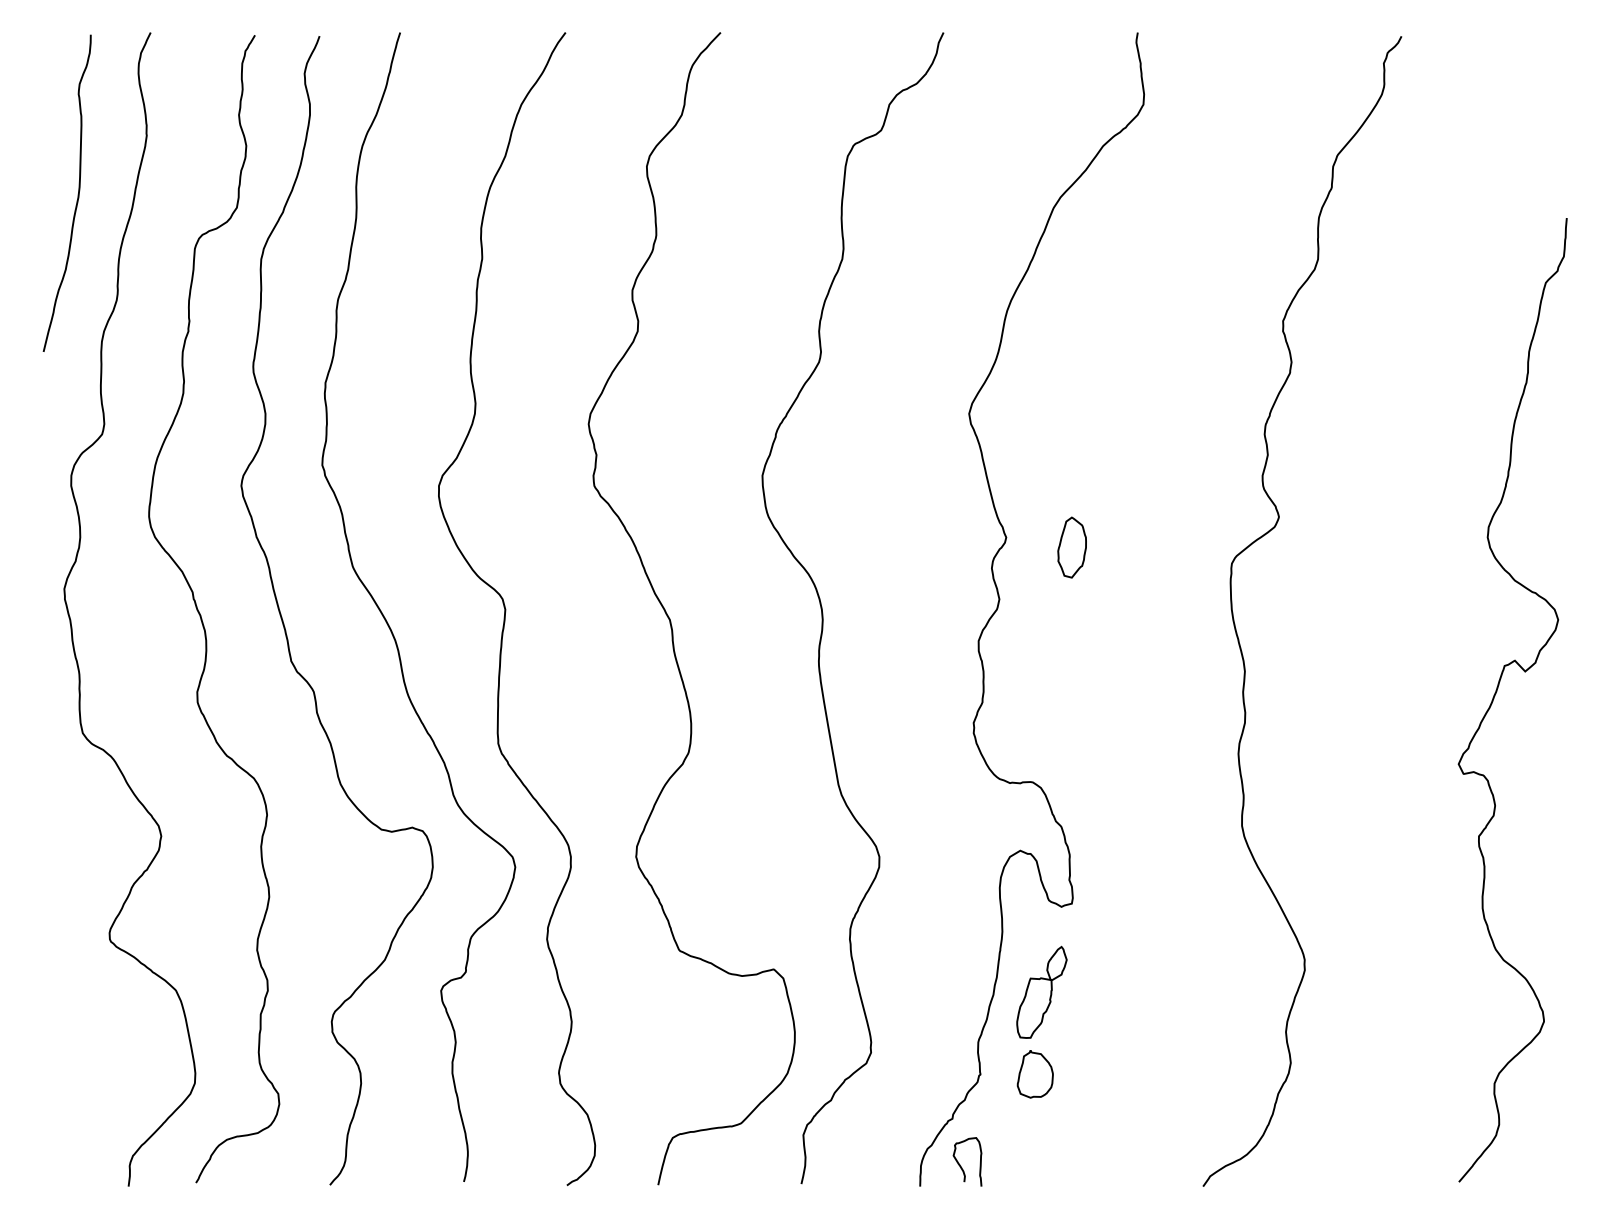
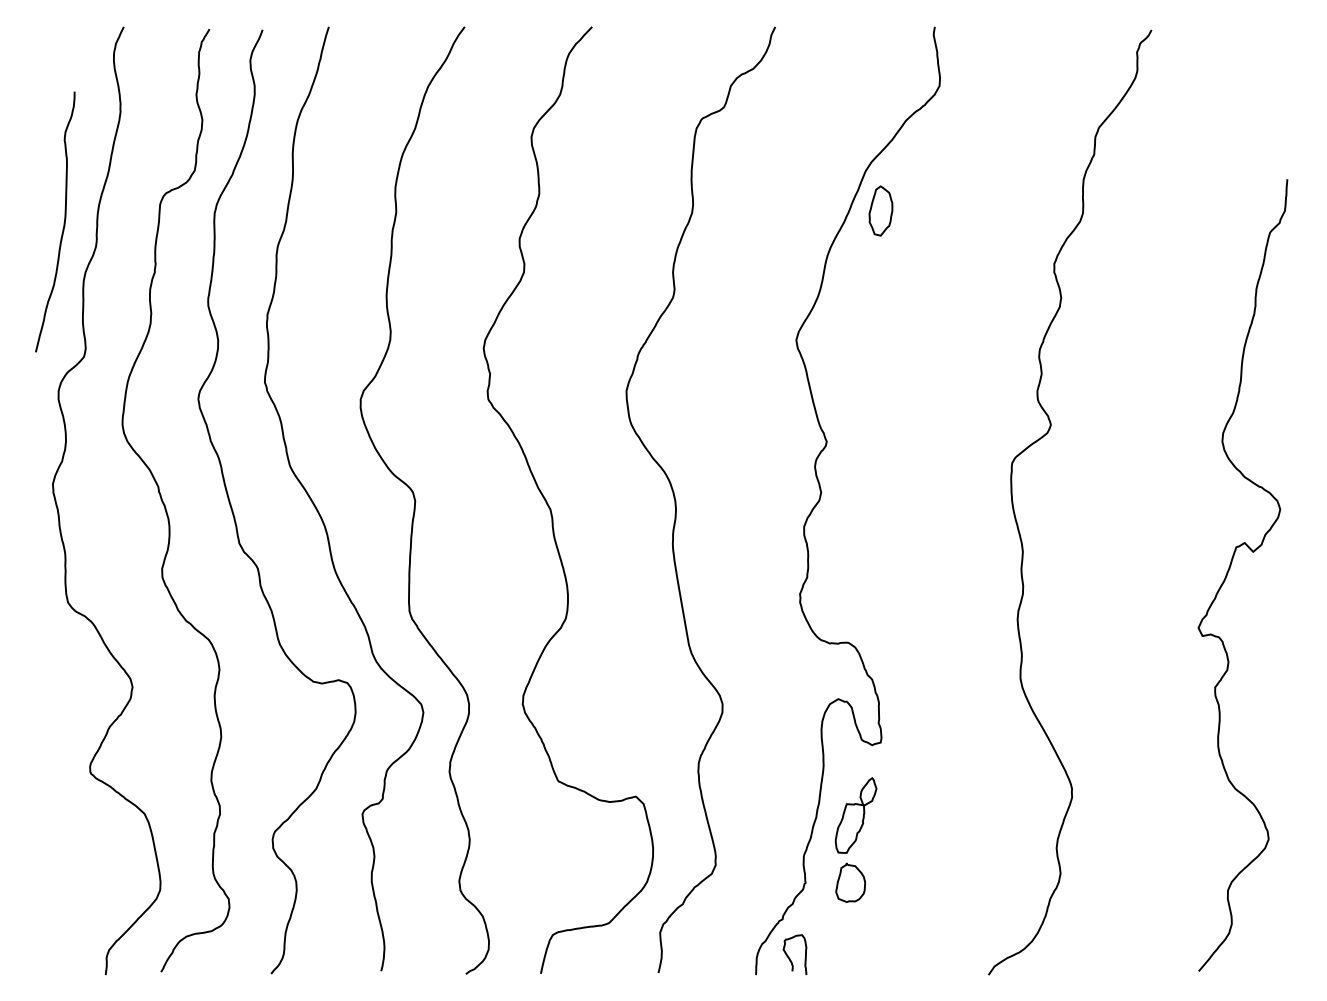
curve: (77, 193) -> (63, 222), moved
part: (1071, 546) -> (880, 210), moved

